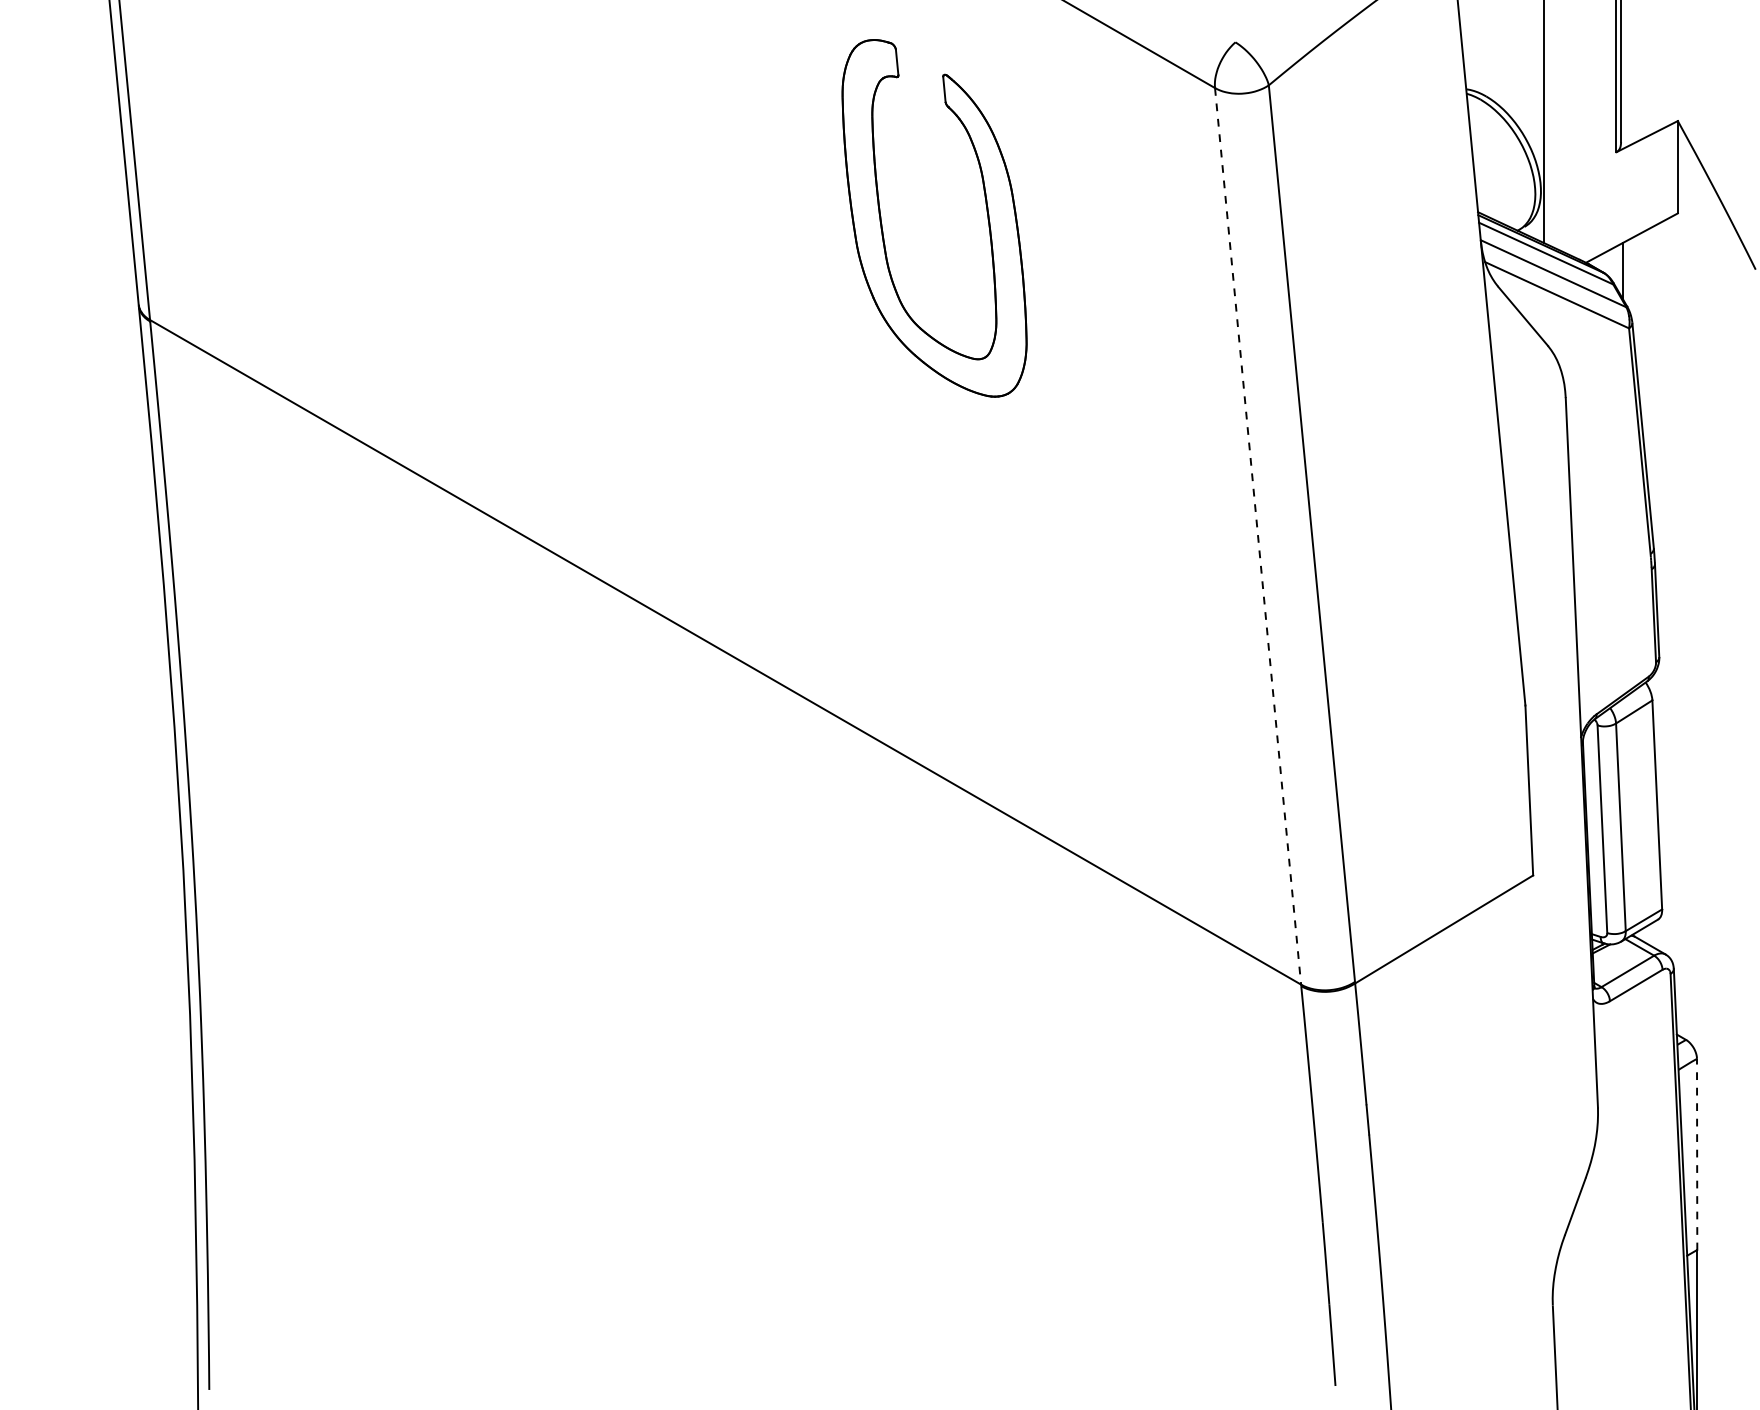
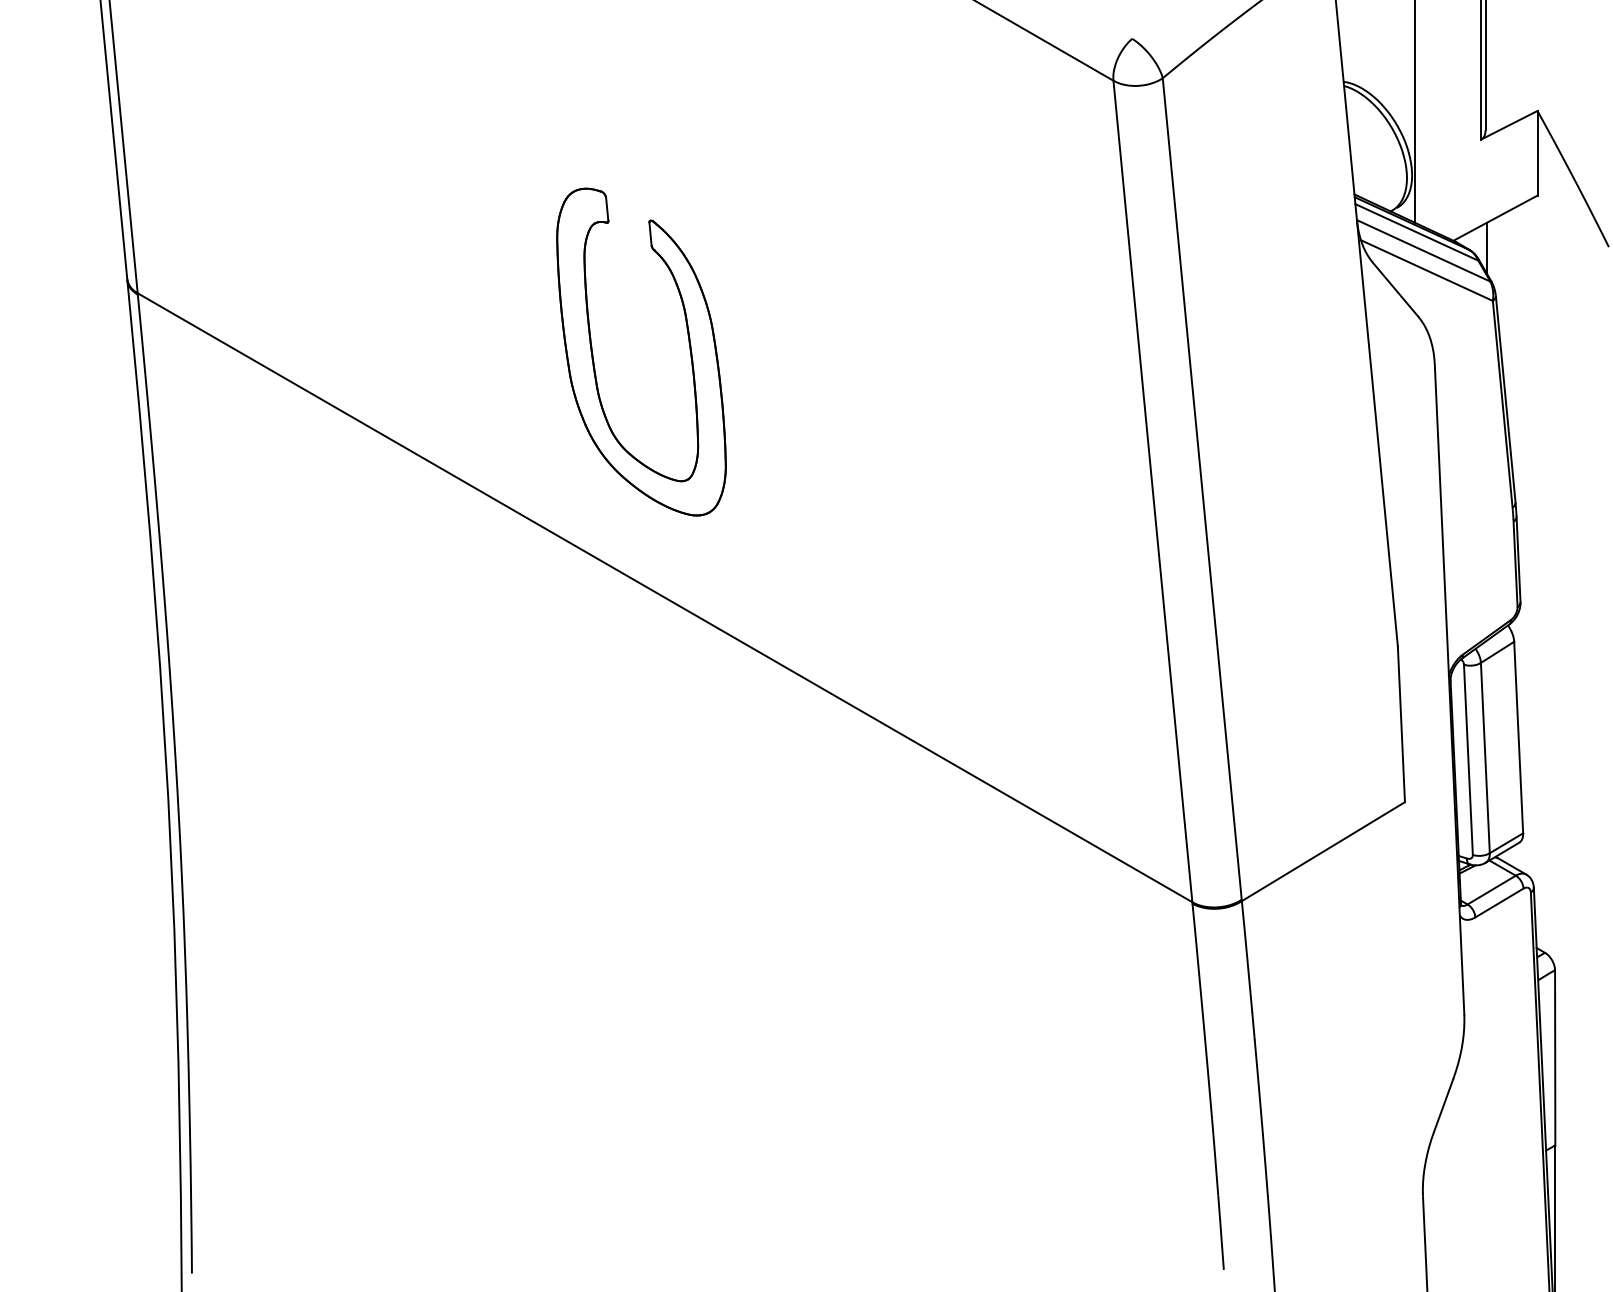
part: (985, 207) -> (688, 342), moved
line: (1258, 537) -> (1153, 492), dashed -> solid
line: (1697, 1154) -> (1555, 1057), dashed -> solid

